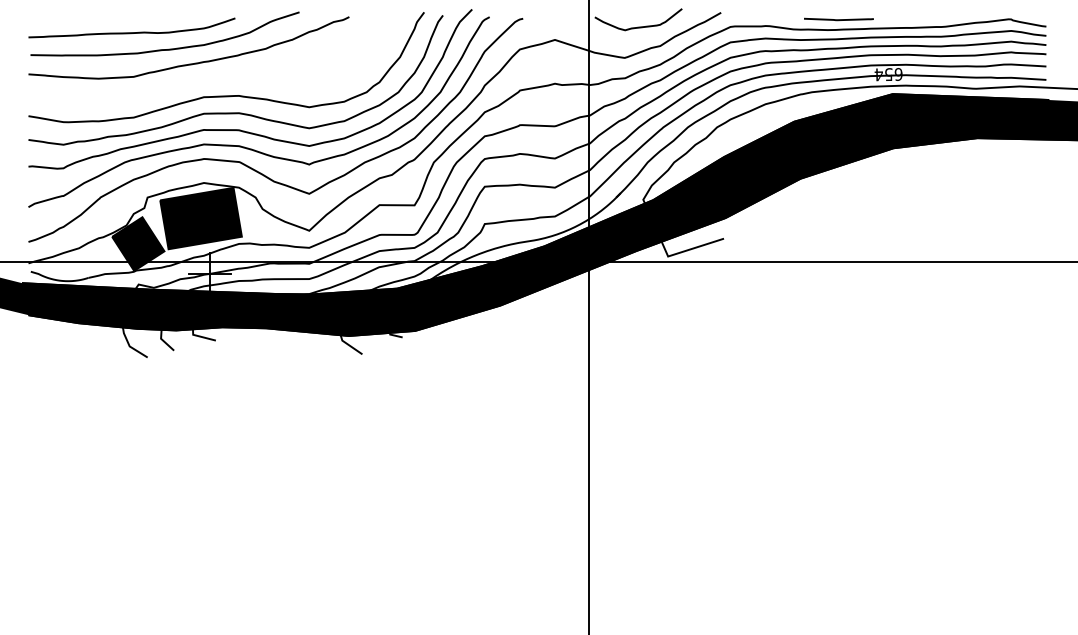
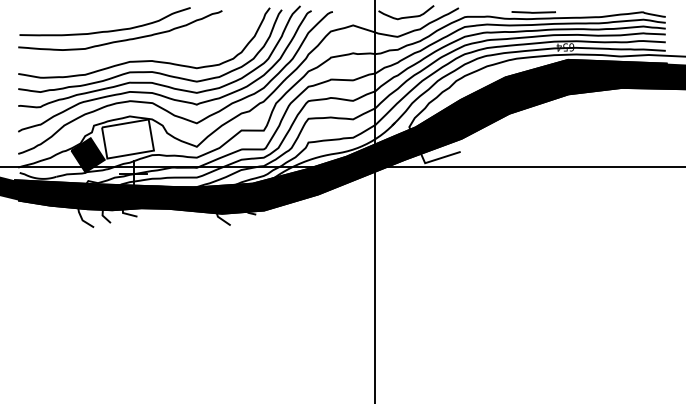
curve: (131, 32) -> (83, 20), removed
fill: (200, 217) -> (127, 138), removed

